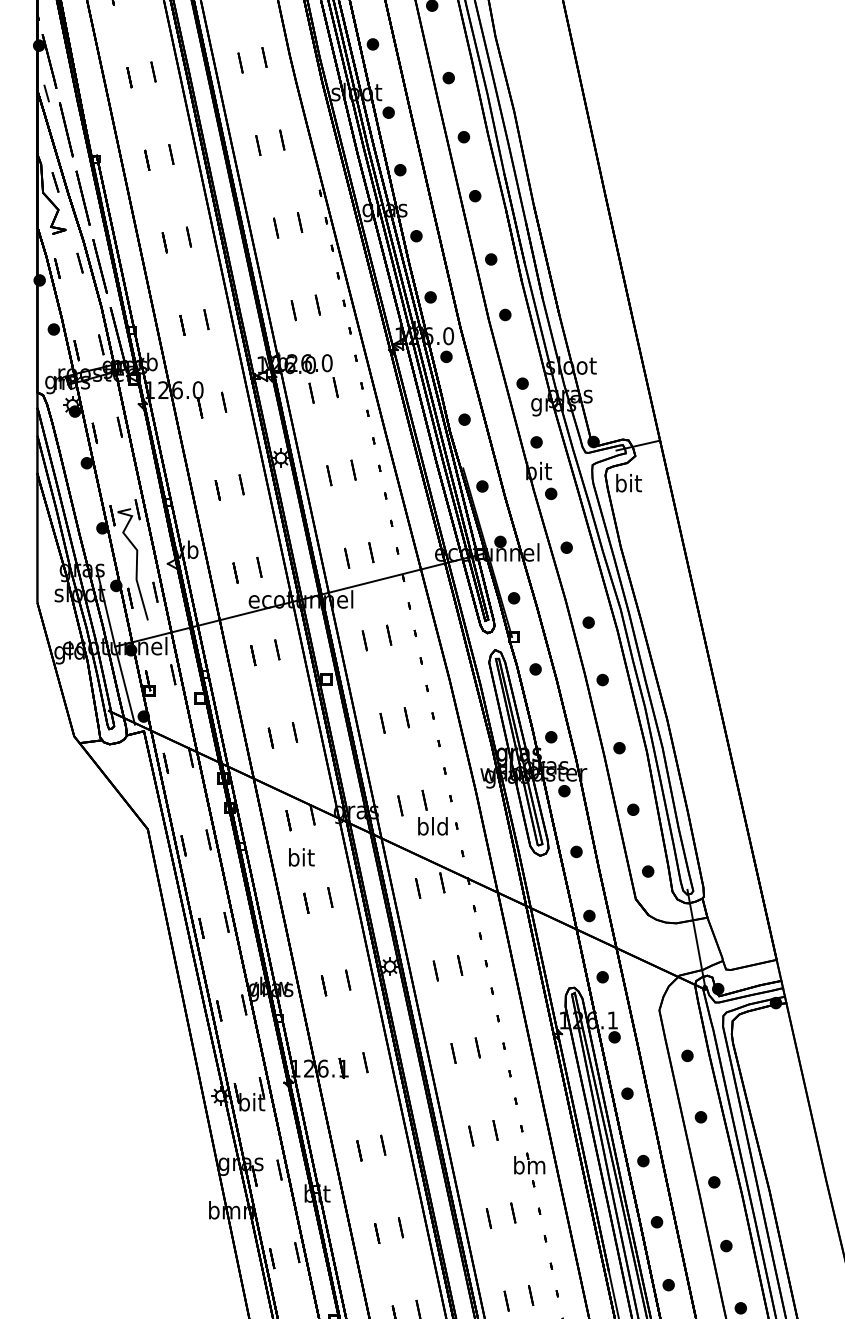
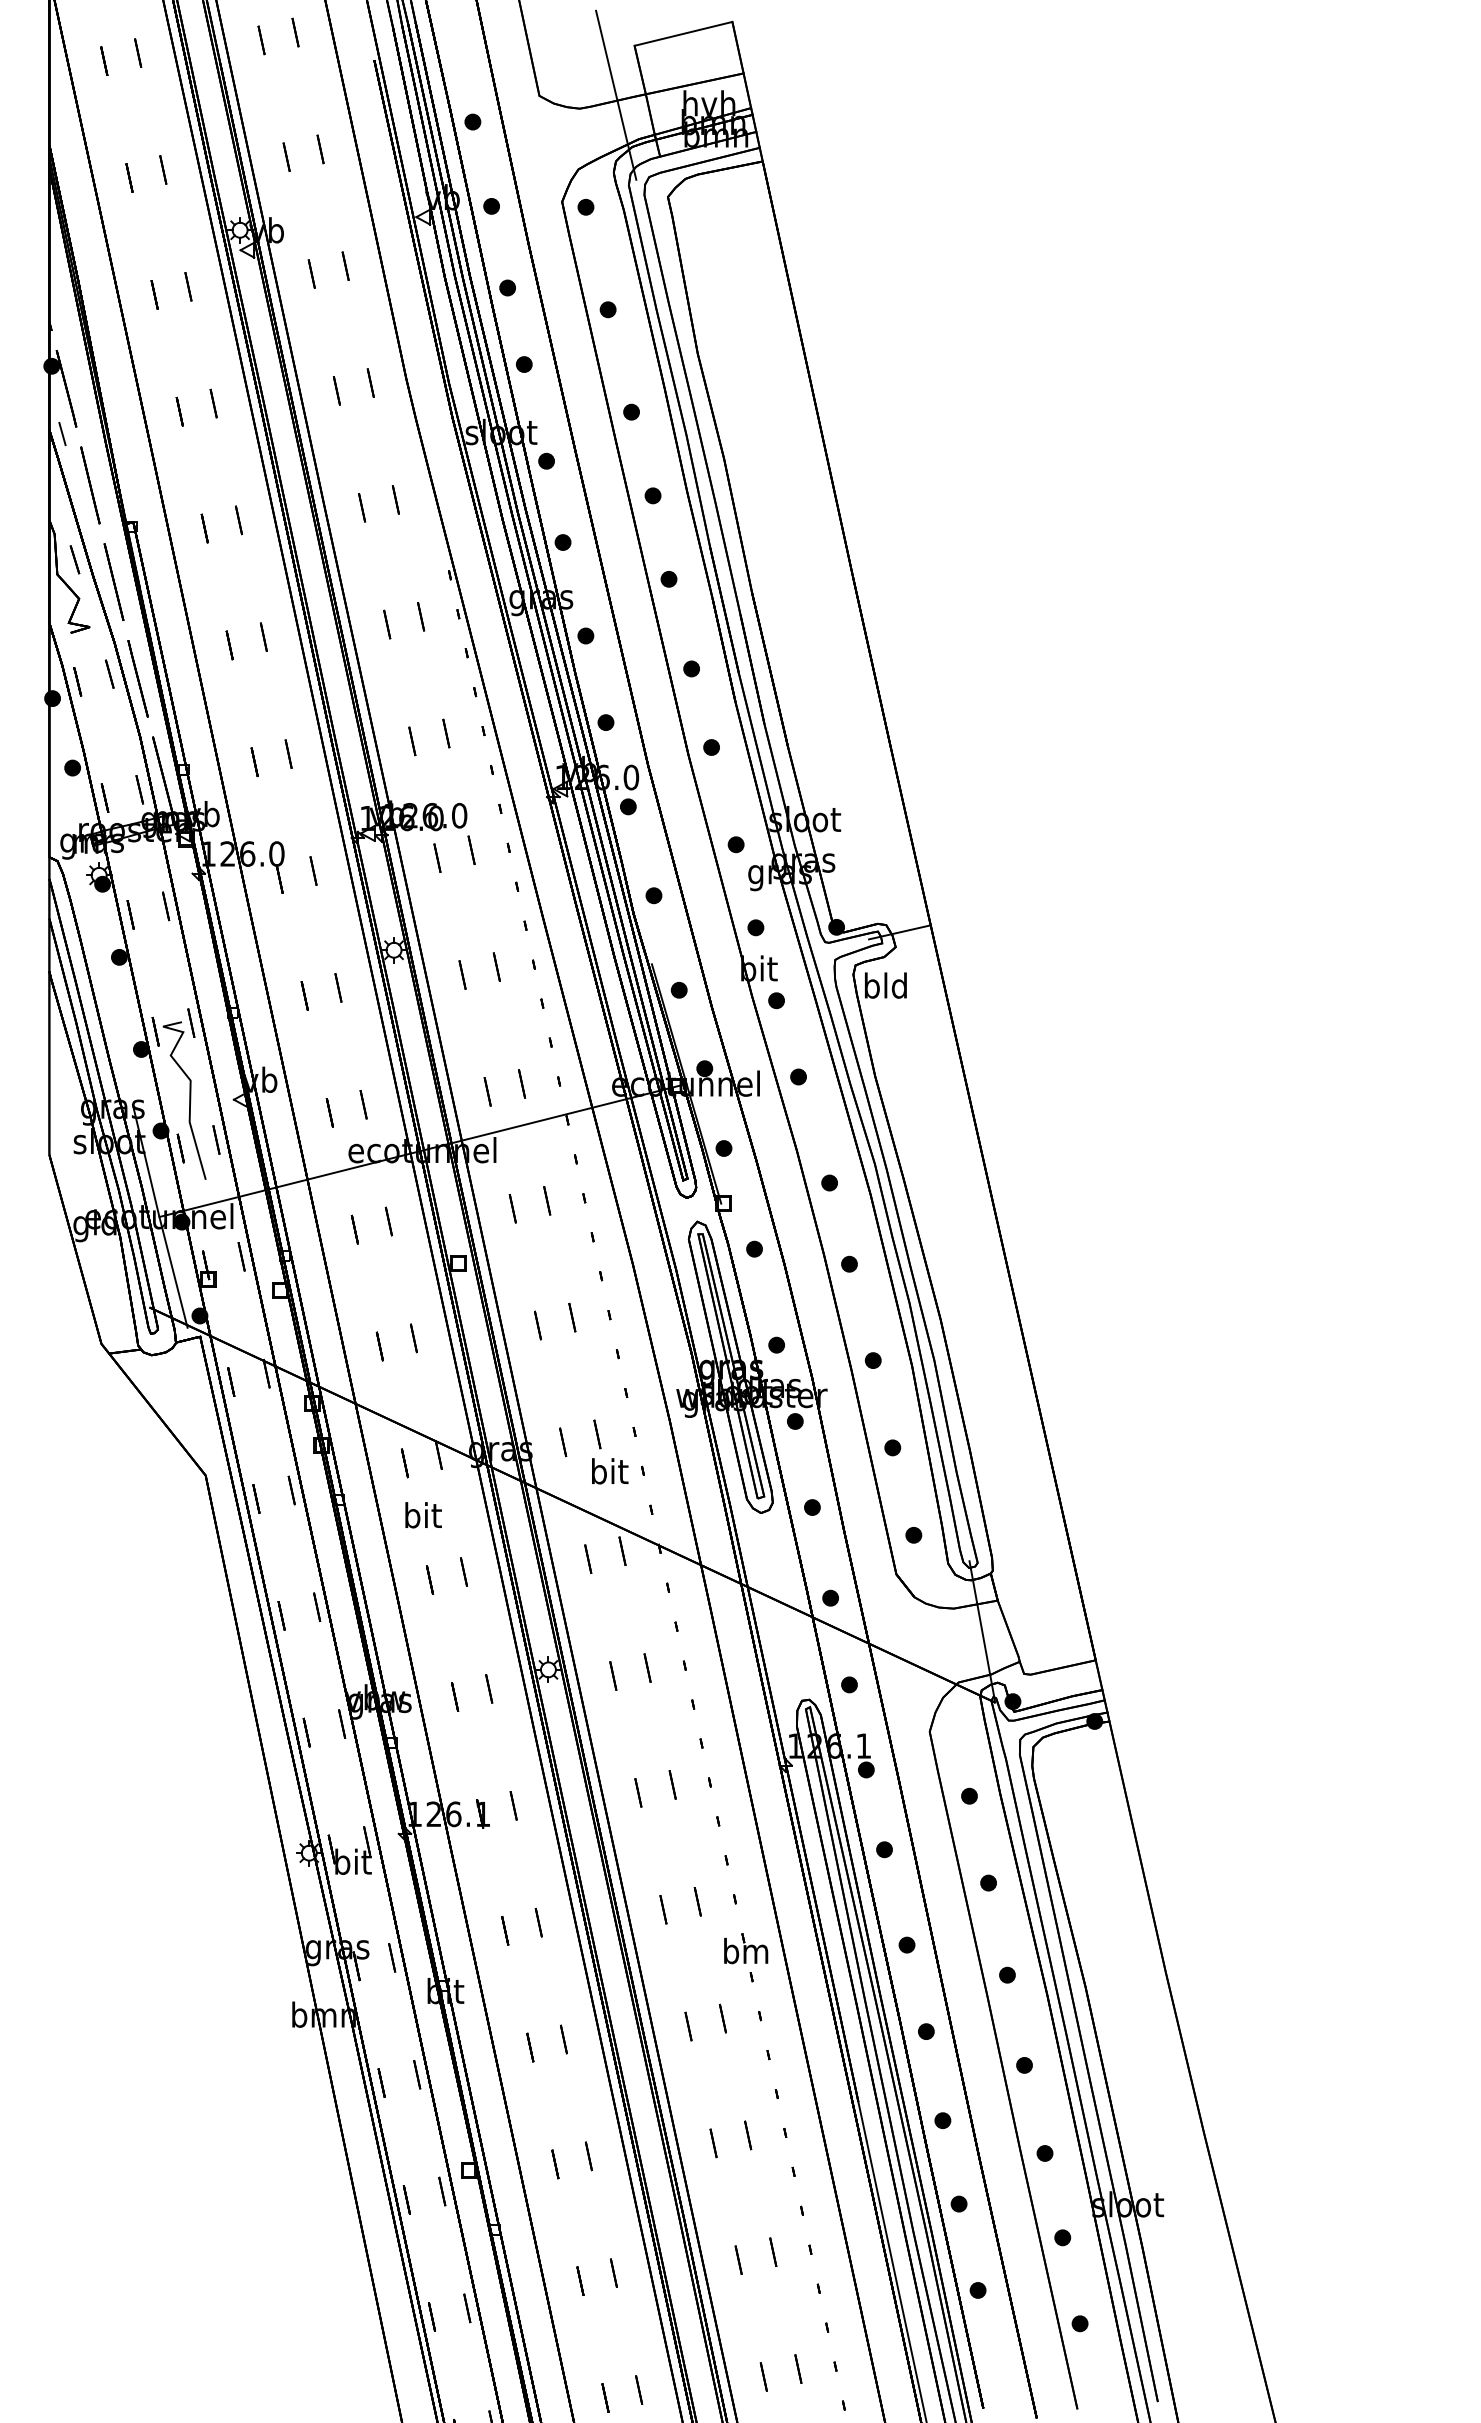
text: (628, 483) -> (885, 985), bit -> bld
text: (433, 826) -> (609, 1471), bld -> bit

